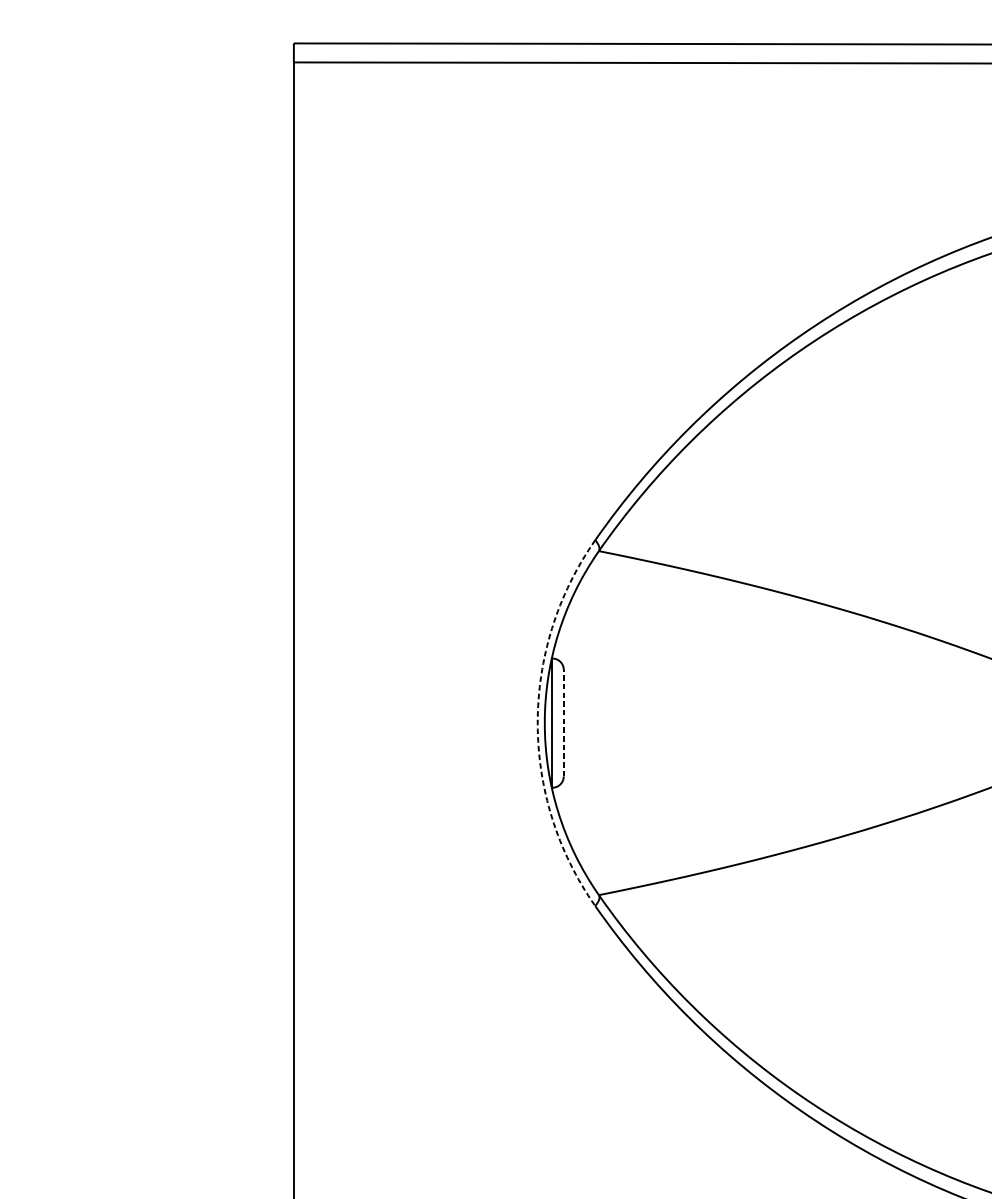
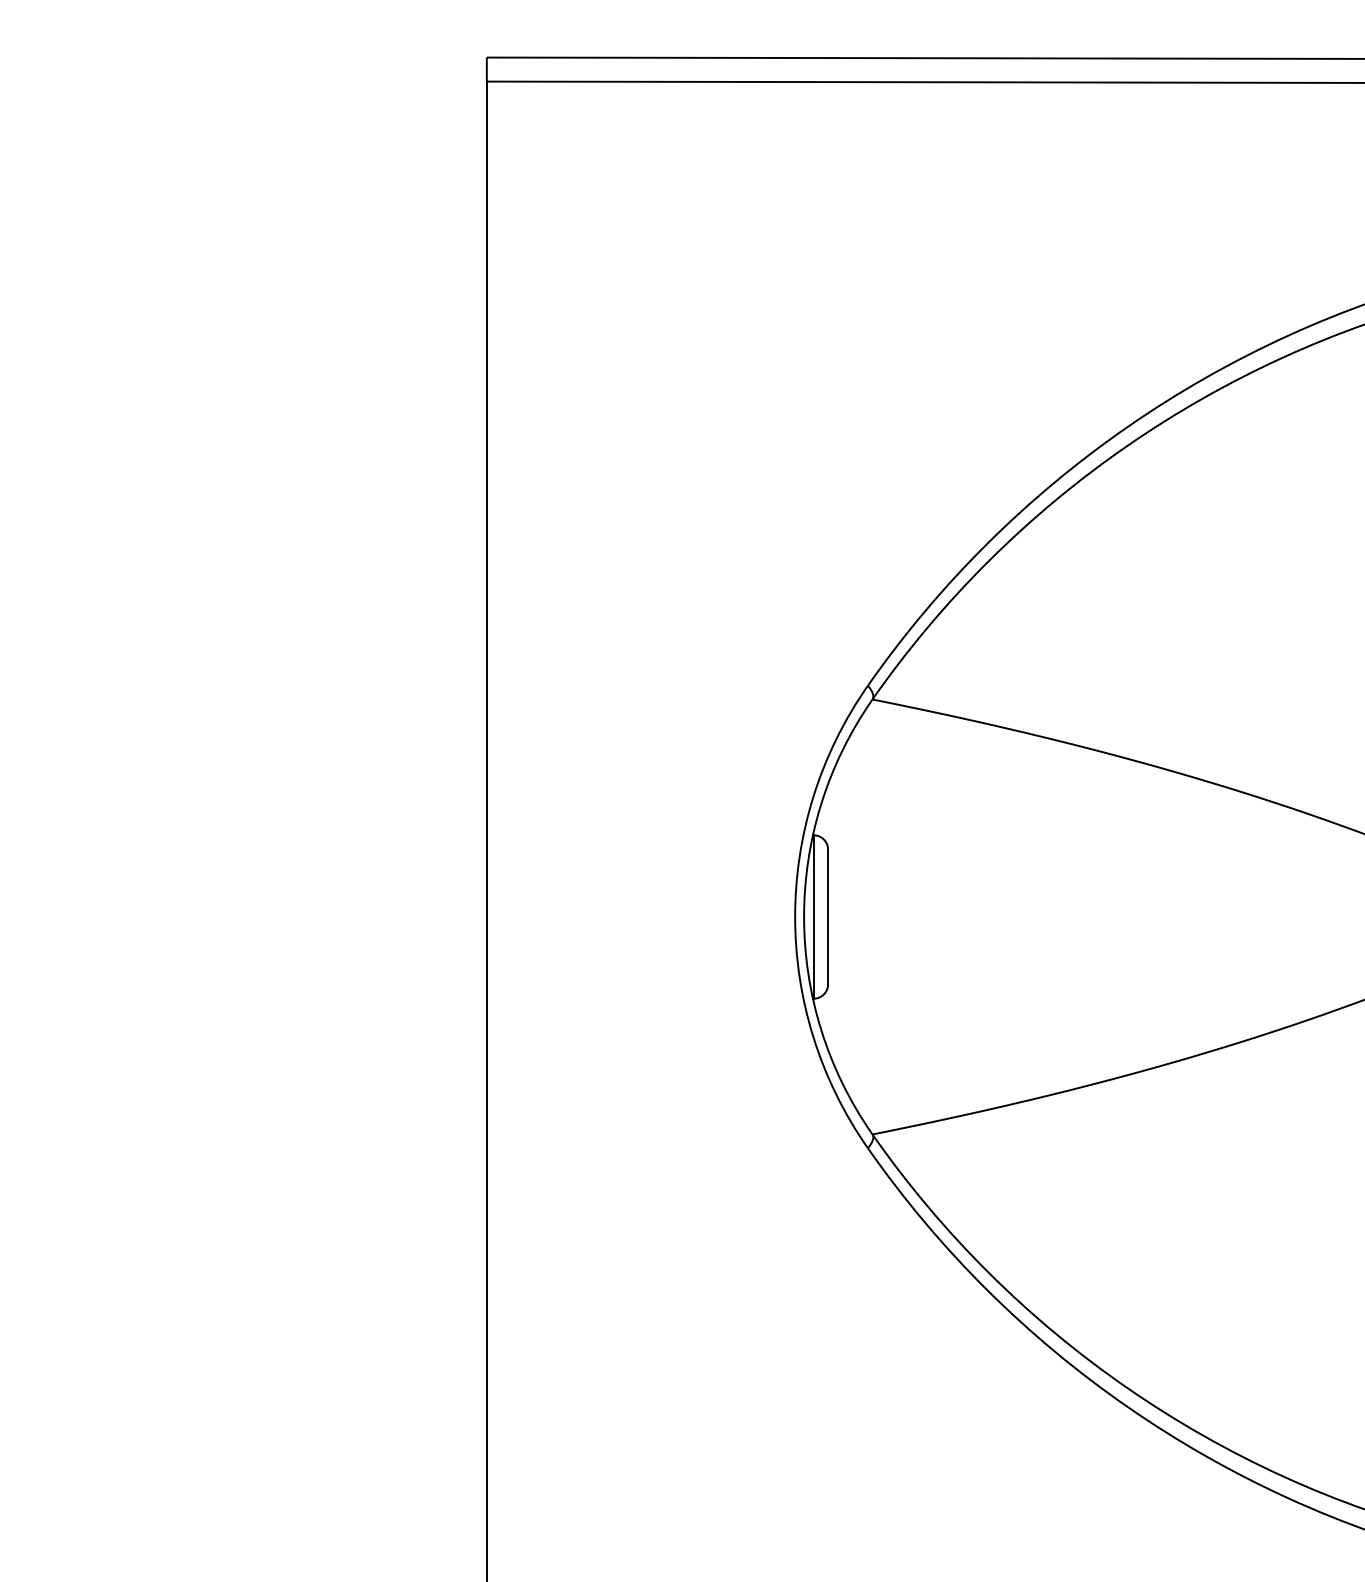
line: (564, 722) -> (828, 916), dashed -> solid
arc: (537, 723) -> (795, 917), dashed -> solid

